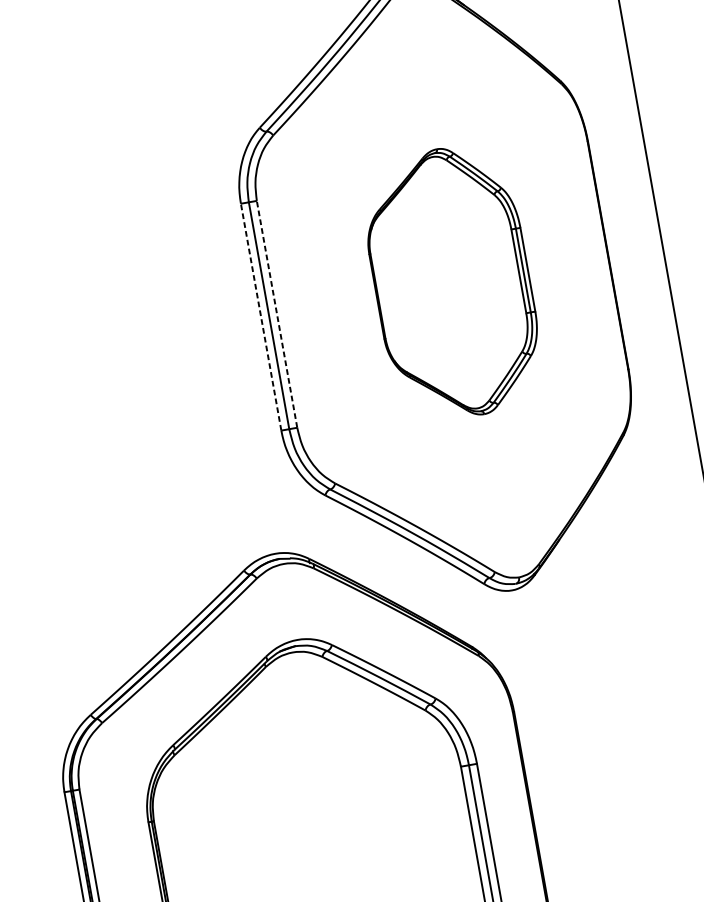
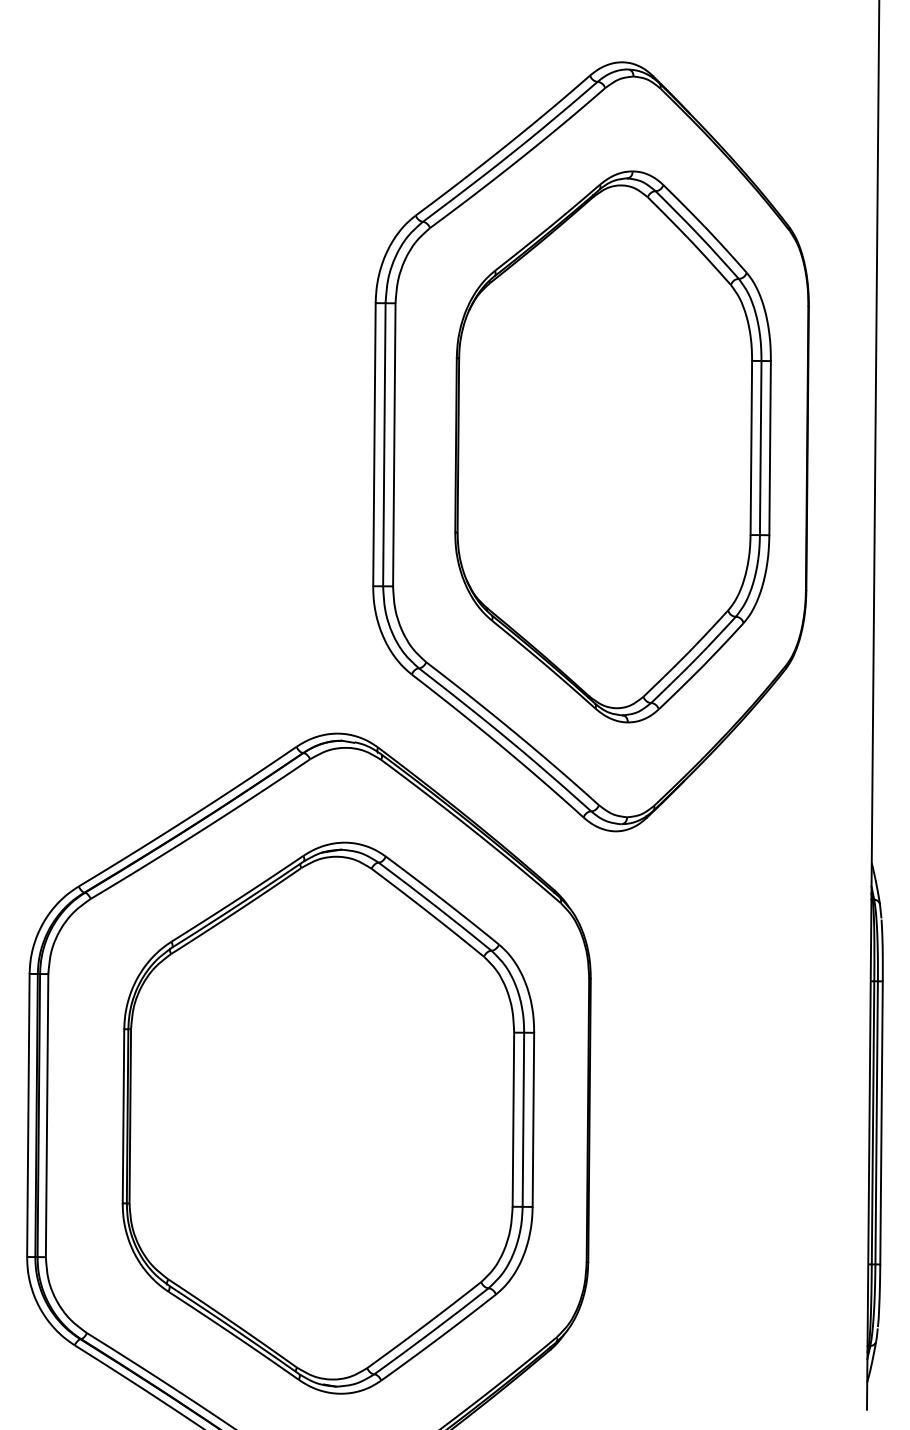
part: (451, 282) -> (612, 446), size x1.67
line: (277, 314) -> (394, 444), dashed -> solid
line: (261, 317) -> (374, 444), dashed -> solid

